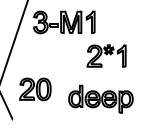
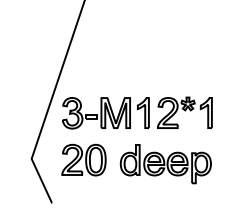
part: (63, 22) -> (105, 113), moved
part: (100, 99) -> (165, 164), moved

